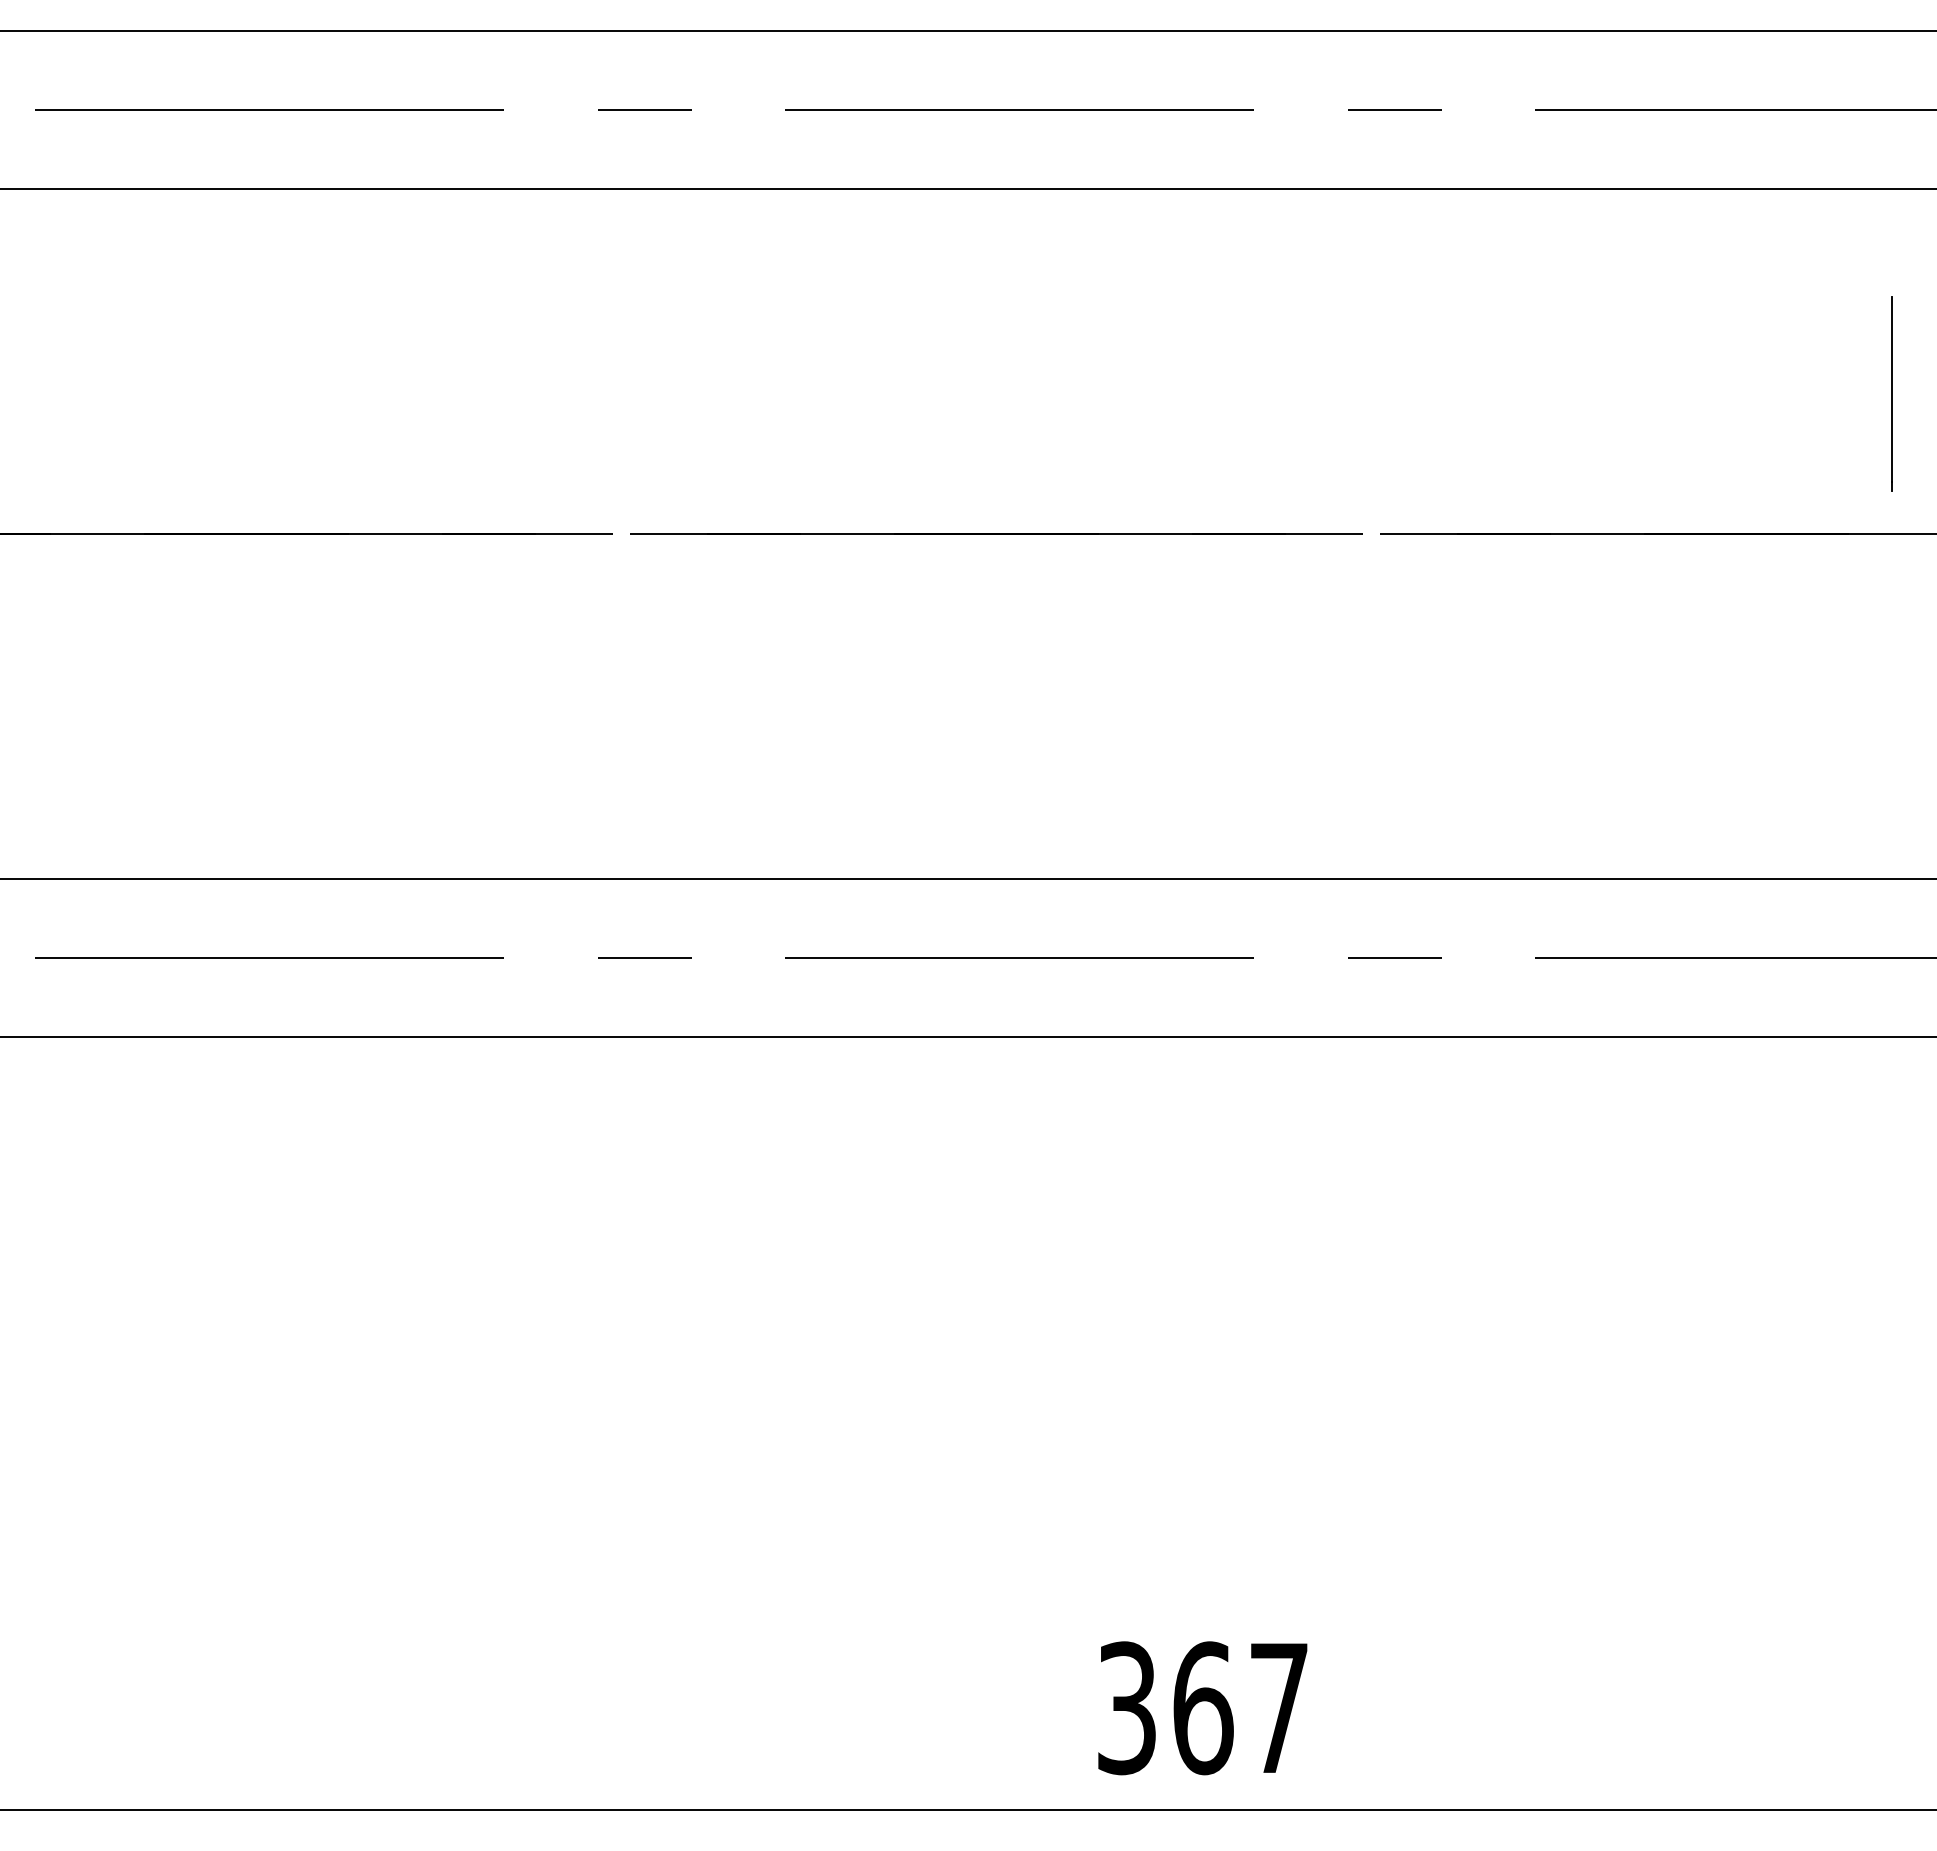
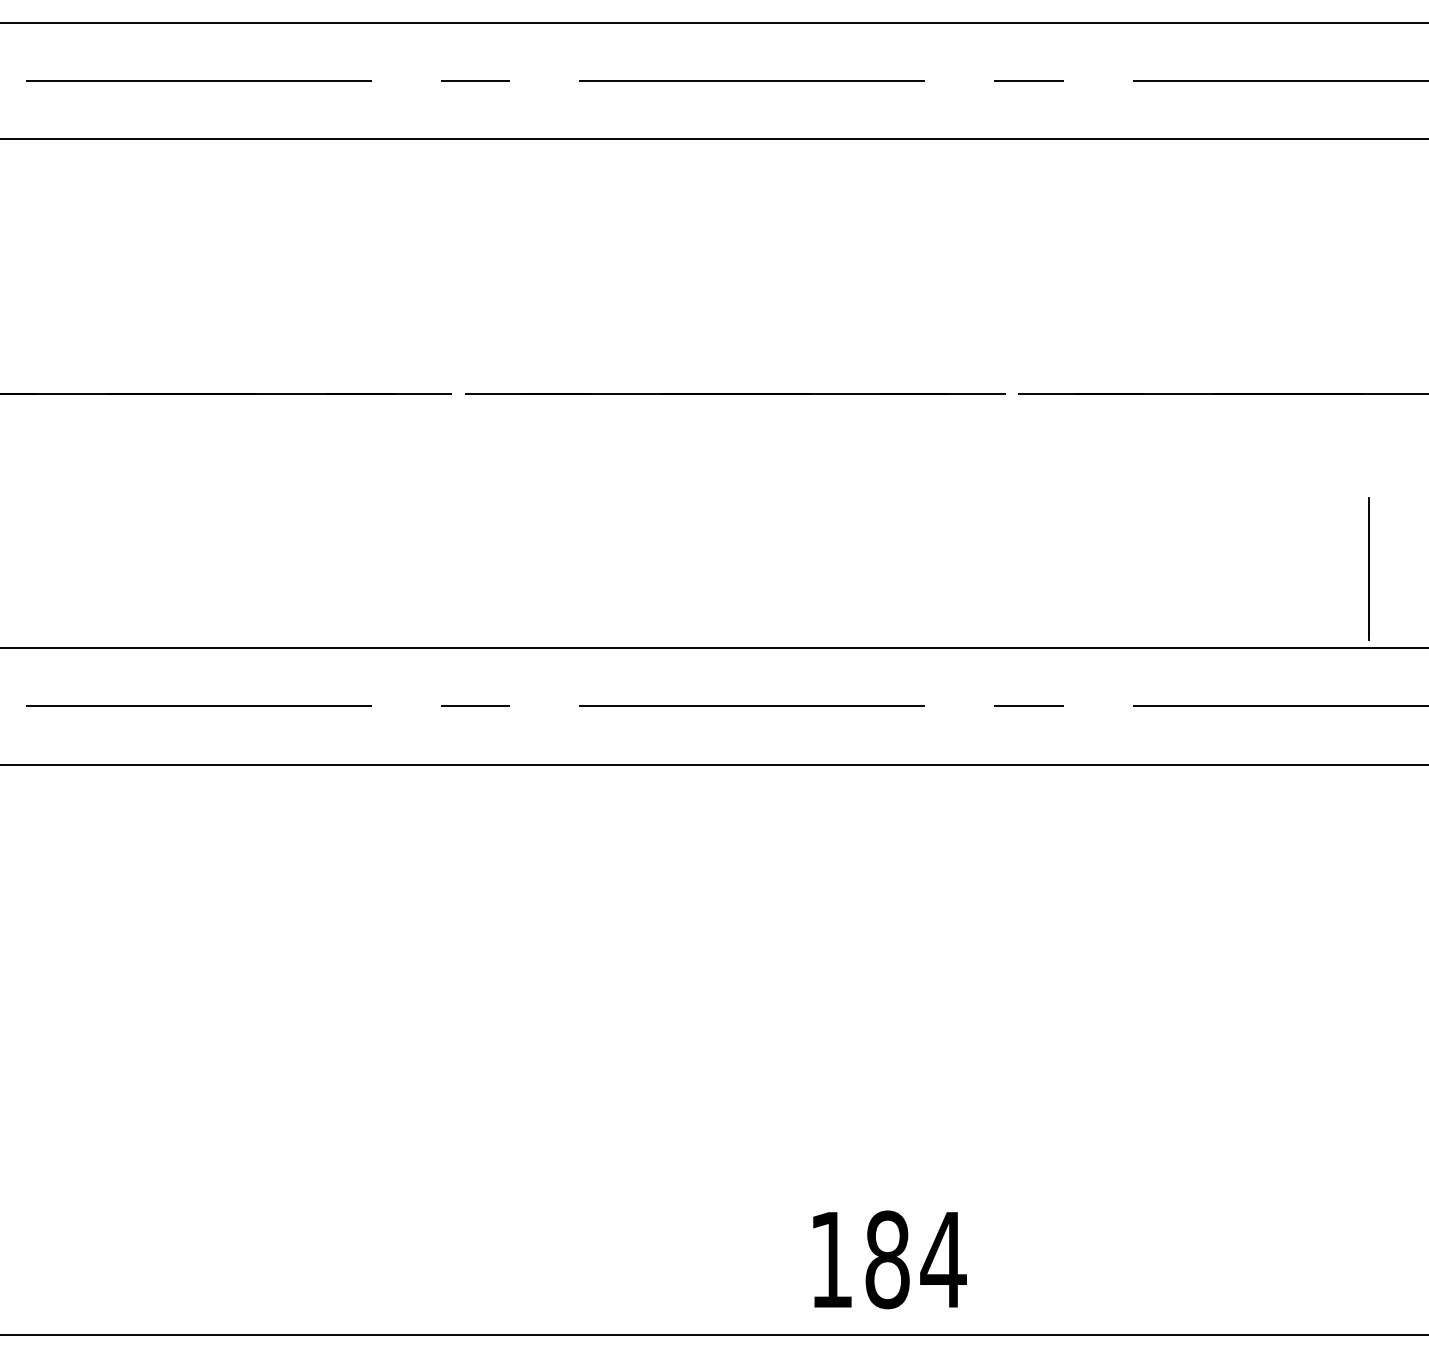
line: (1891, 393) -> (1368, 568), moved
text: (1204, 1708) -> (888, 1260), 367 -> 184

